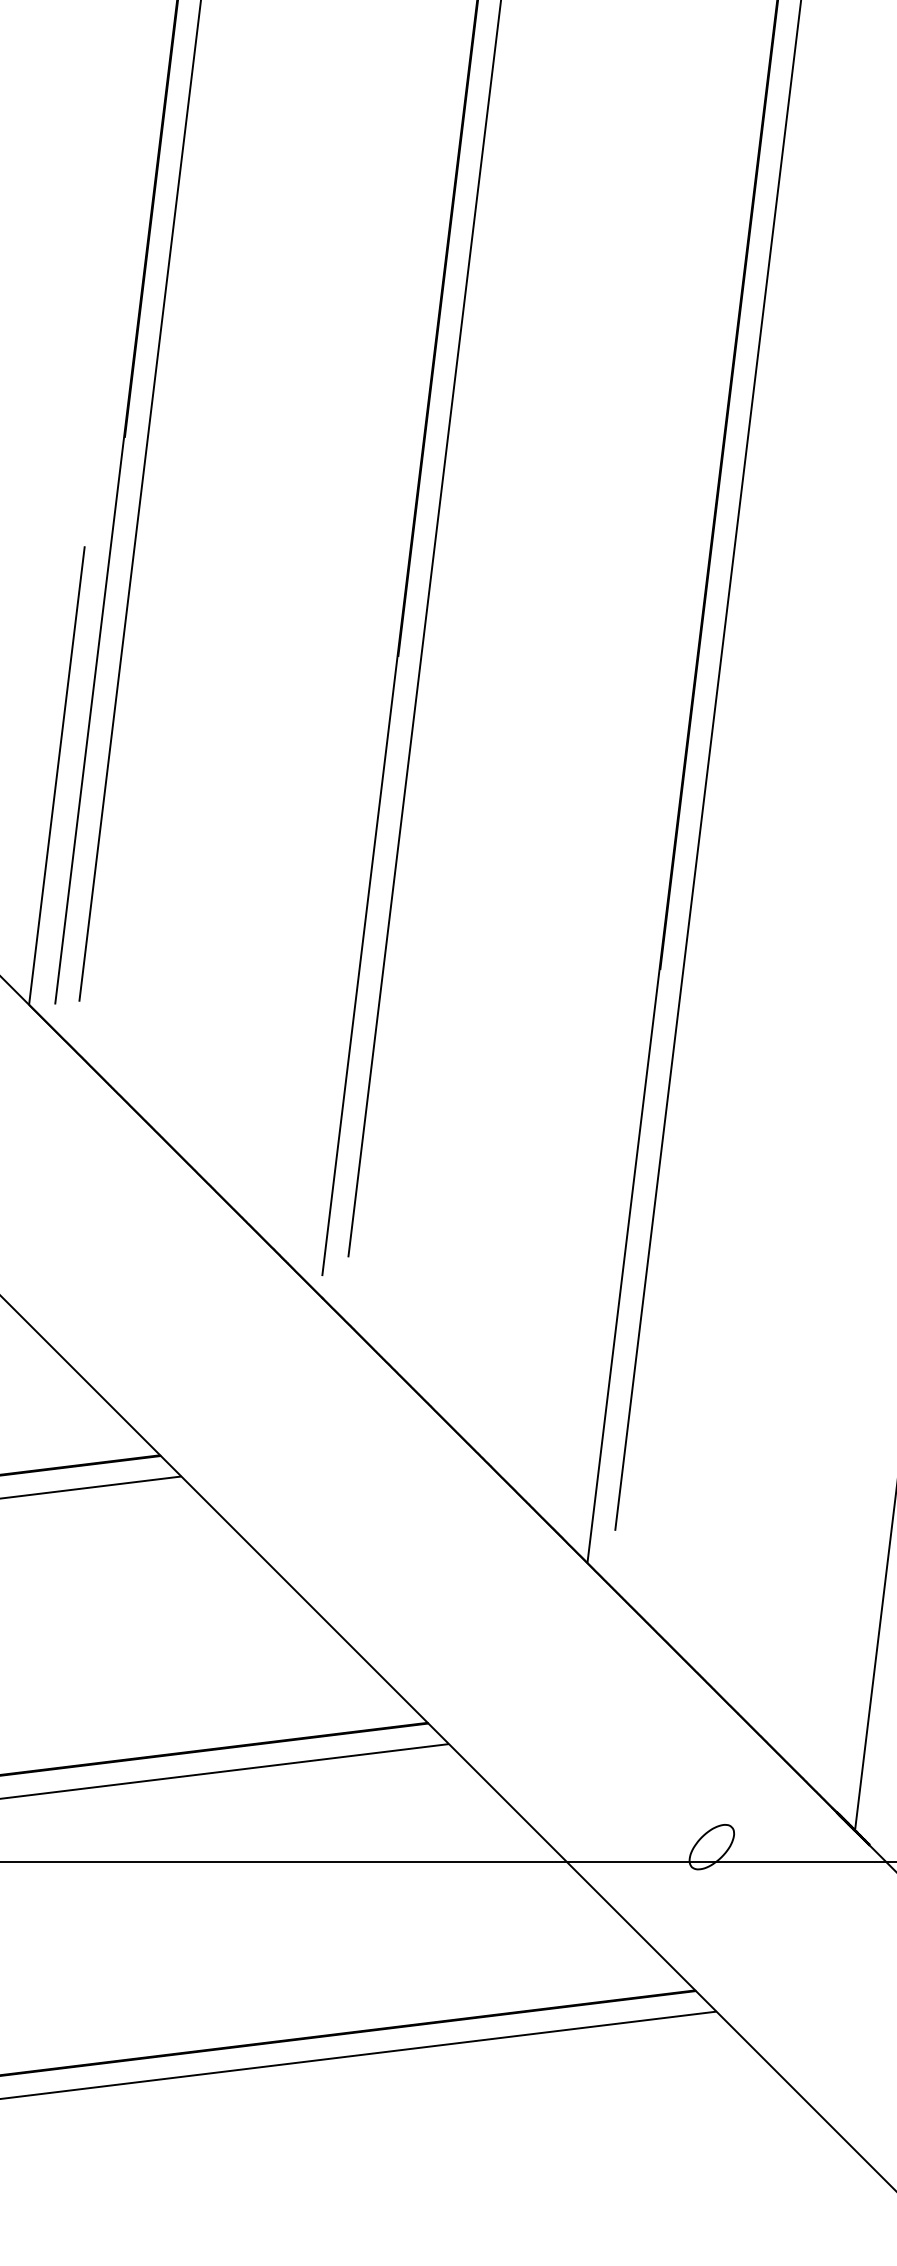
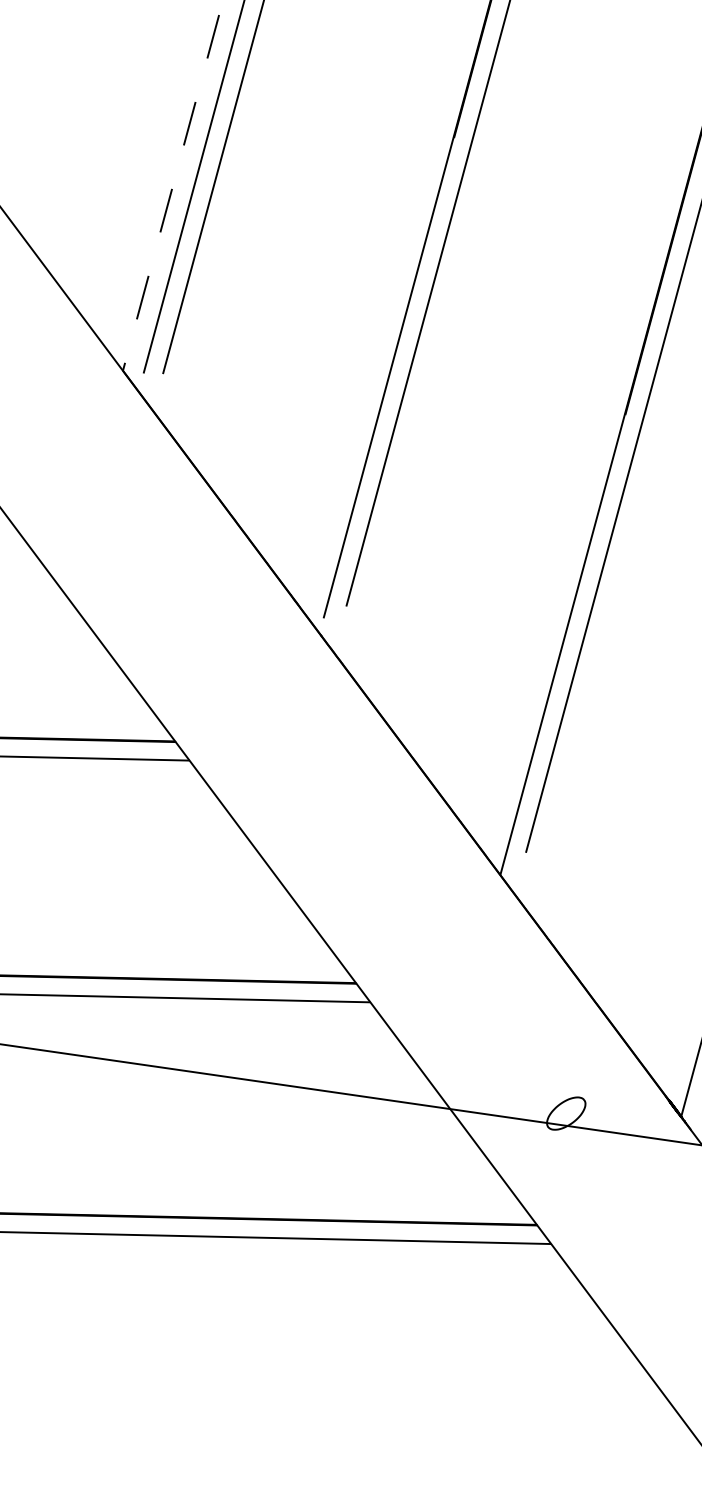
line: (56, 775) -> (170, 192), solid -> dashed

